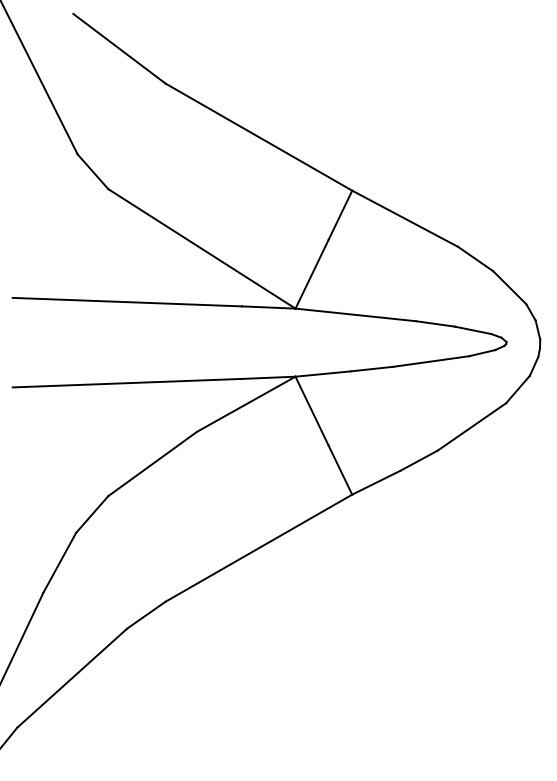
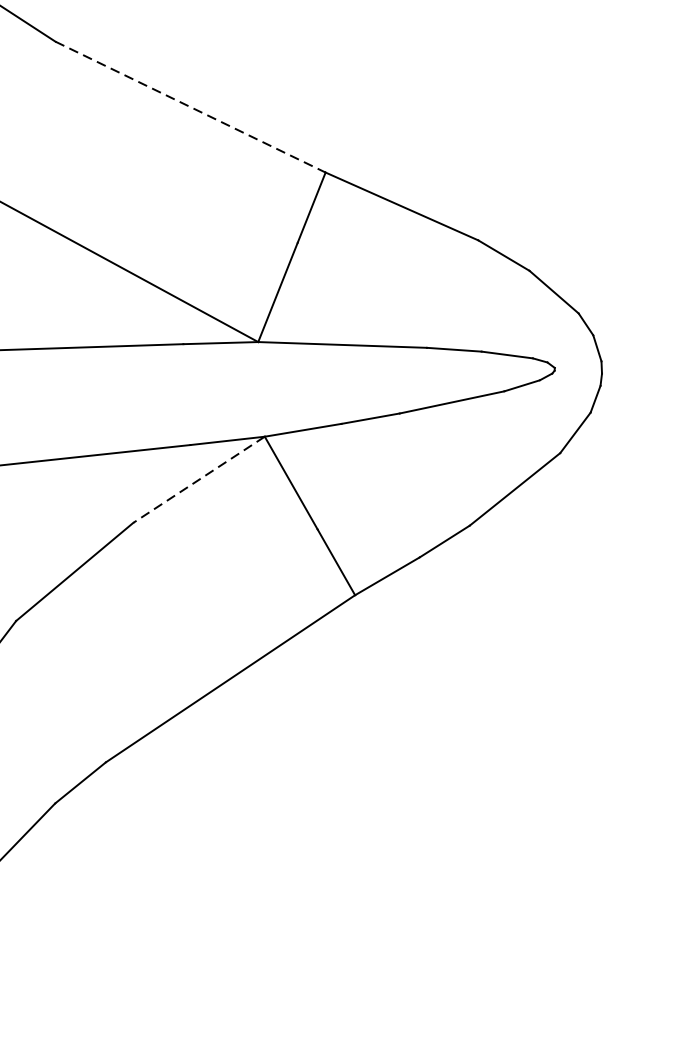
line: (258, 137) -> (190, 107), solid -> dashed
line: (245, 404) -> (197, 480), solid -> dashed

